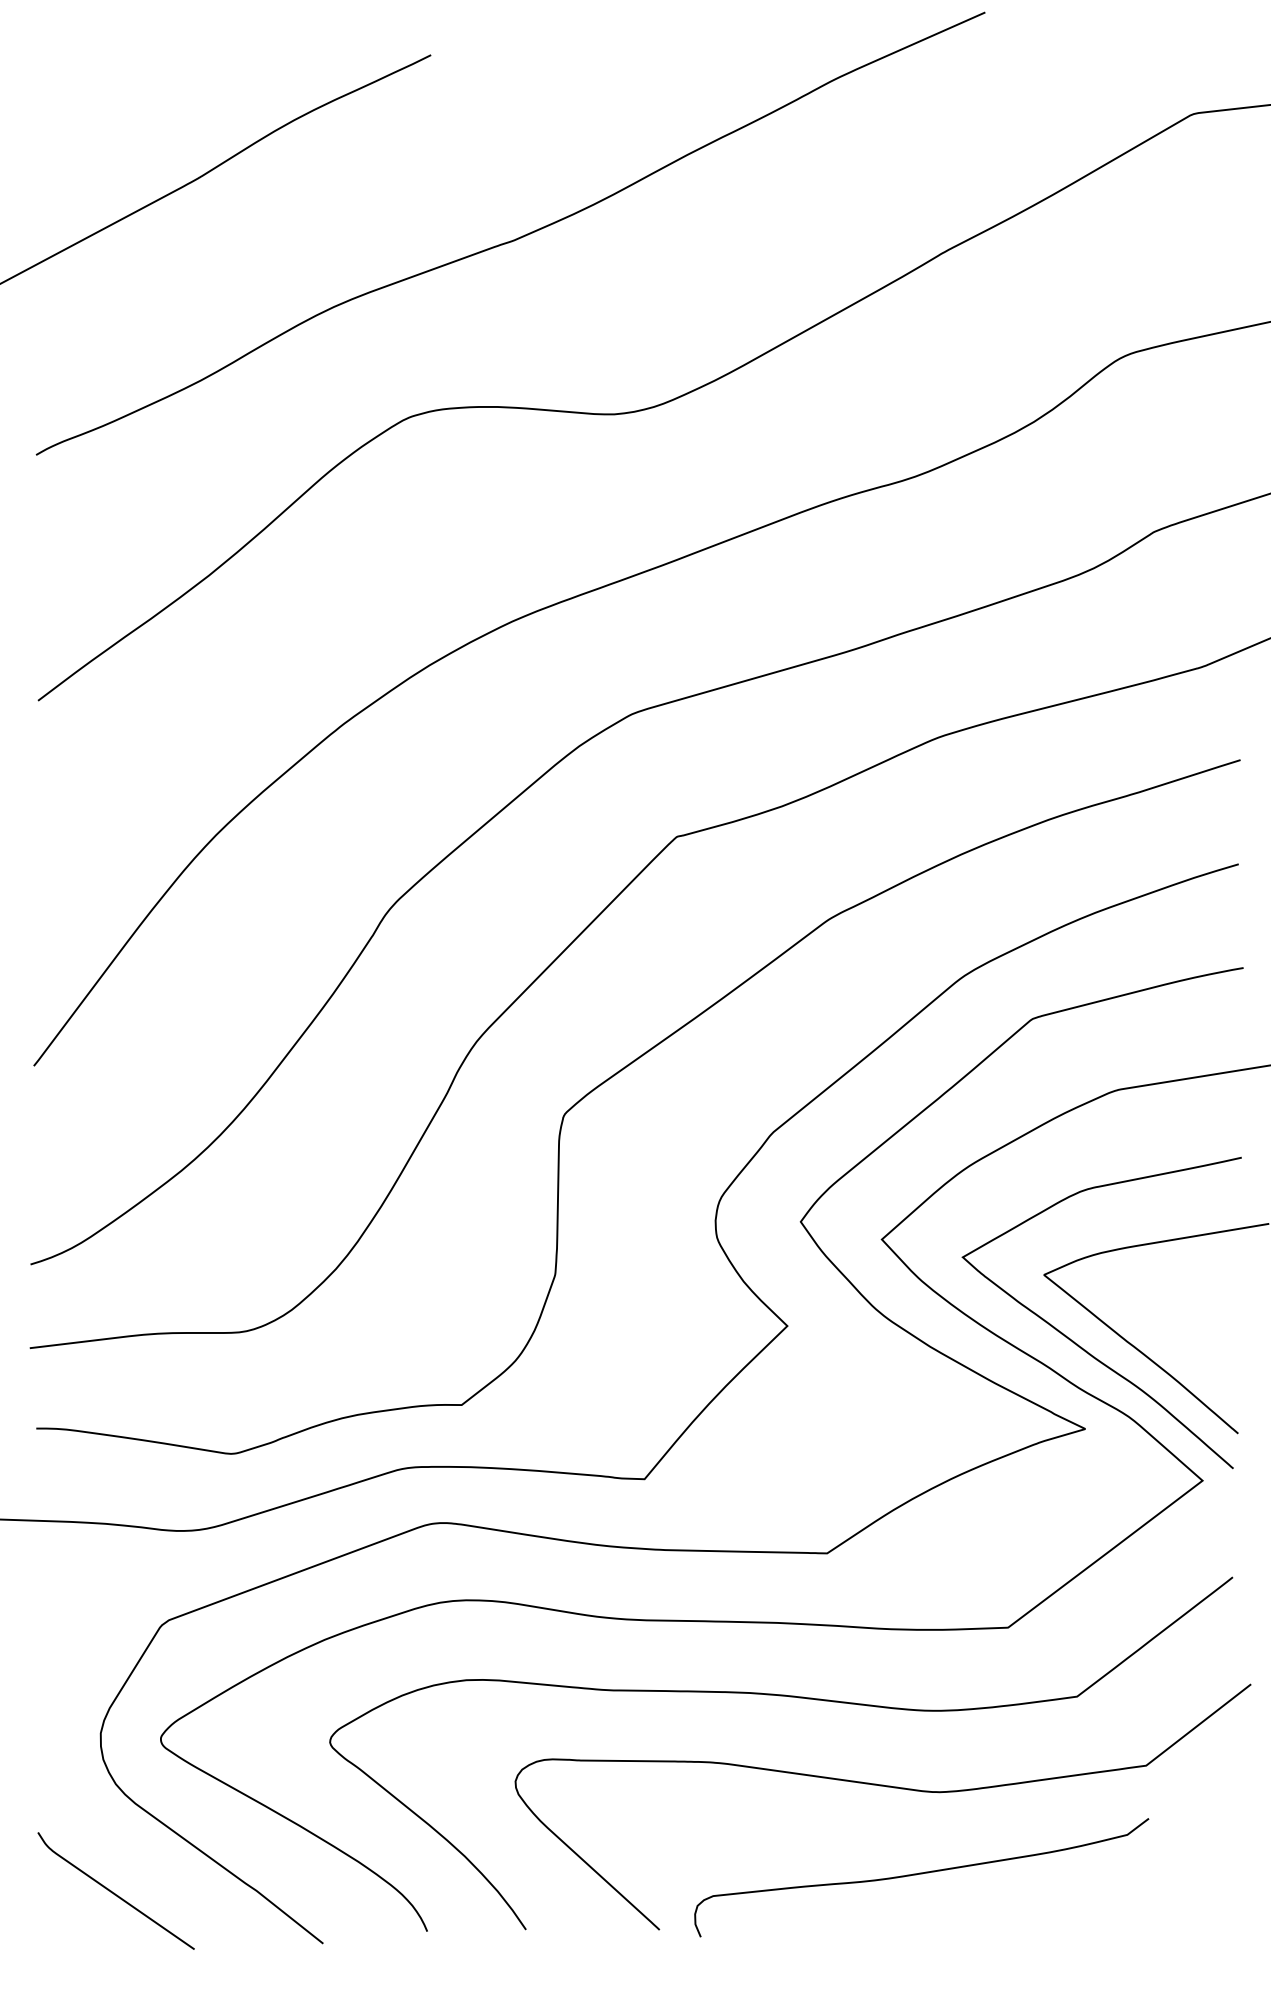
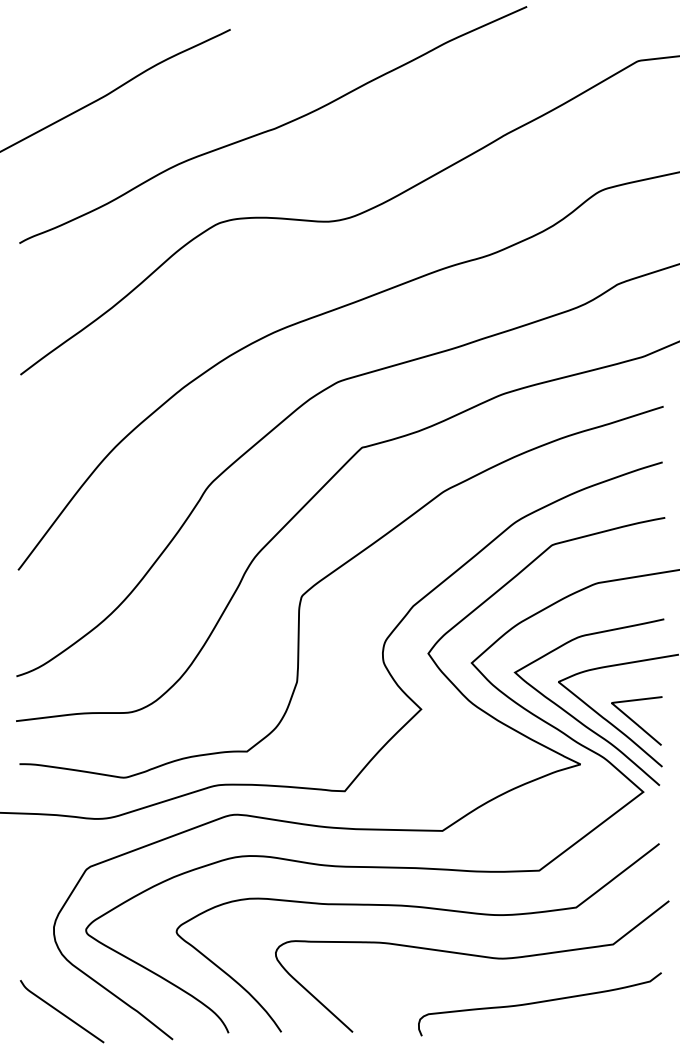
curve: (1187, 1348) -> (635, 721), added
curve: (920, 1876) -> (539, 1003), moved

